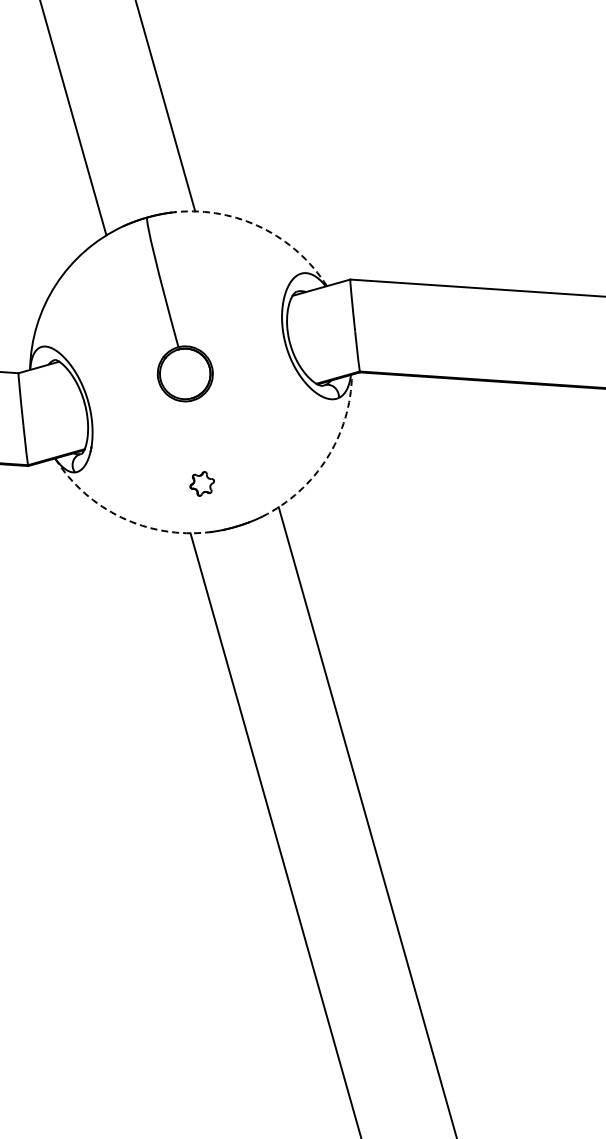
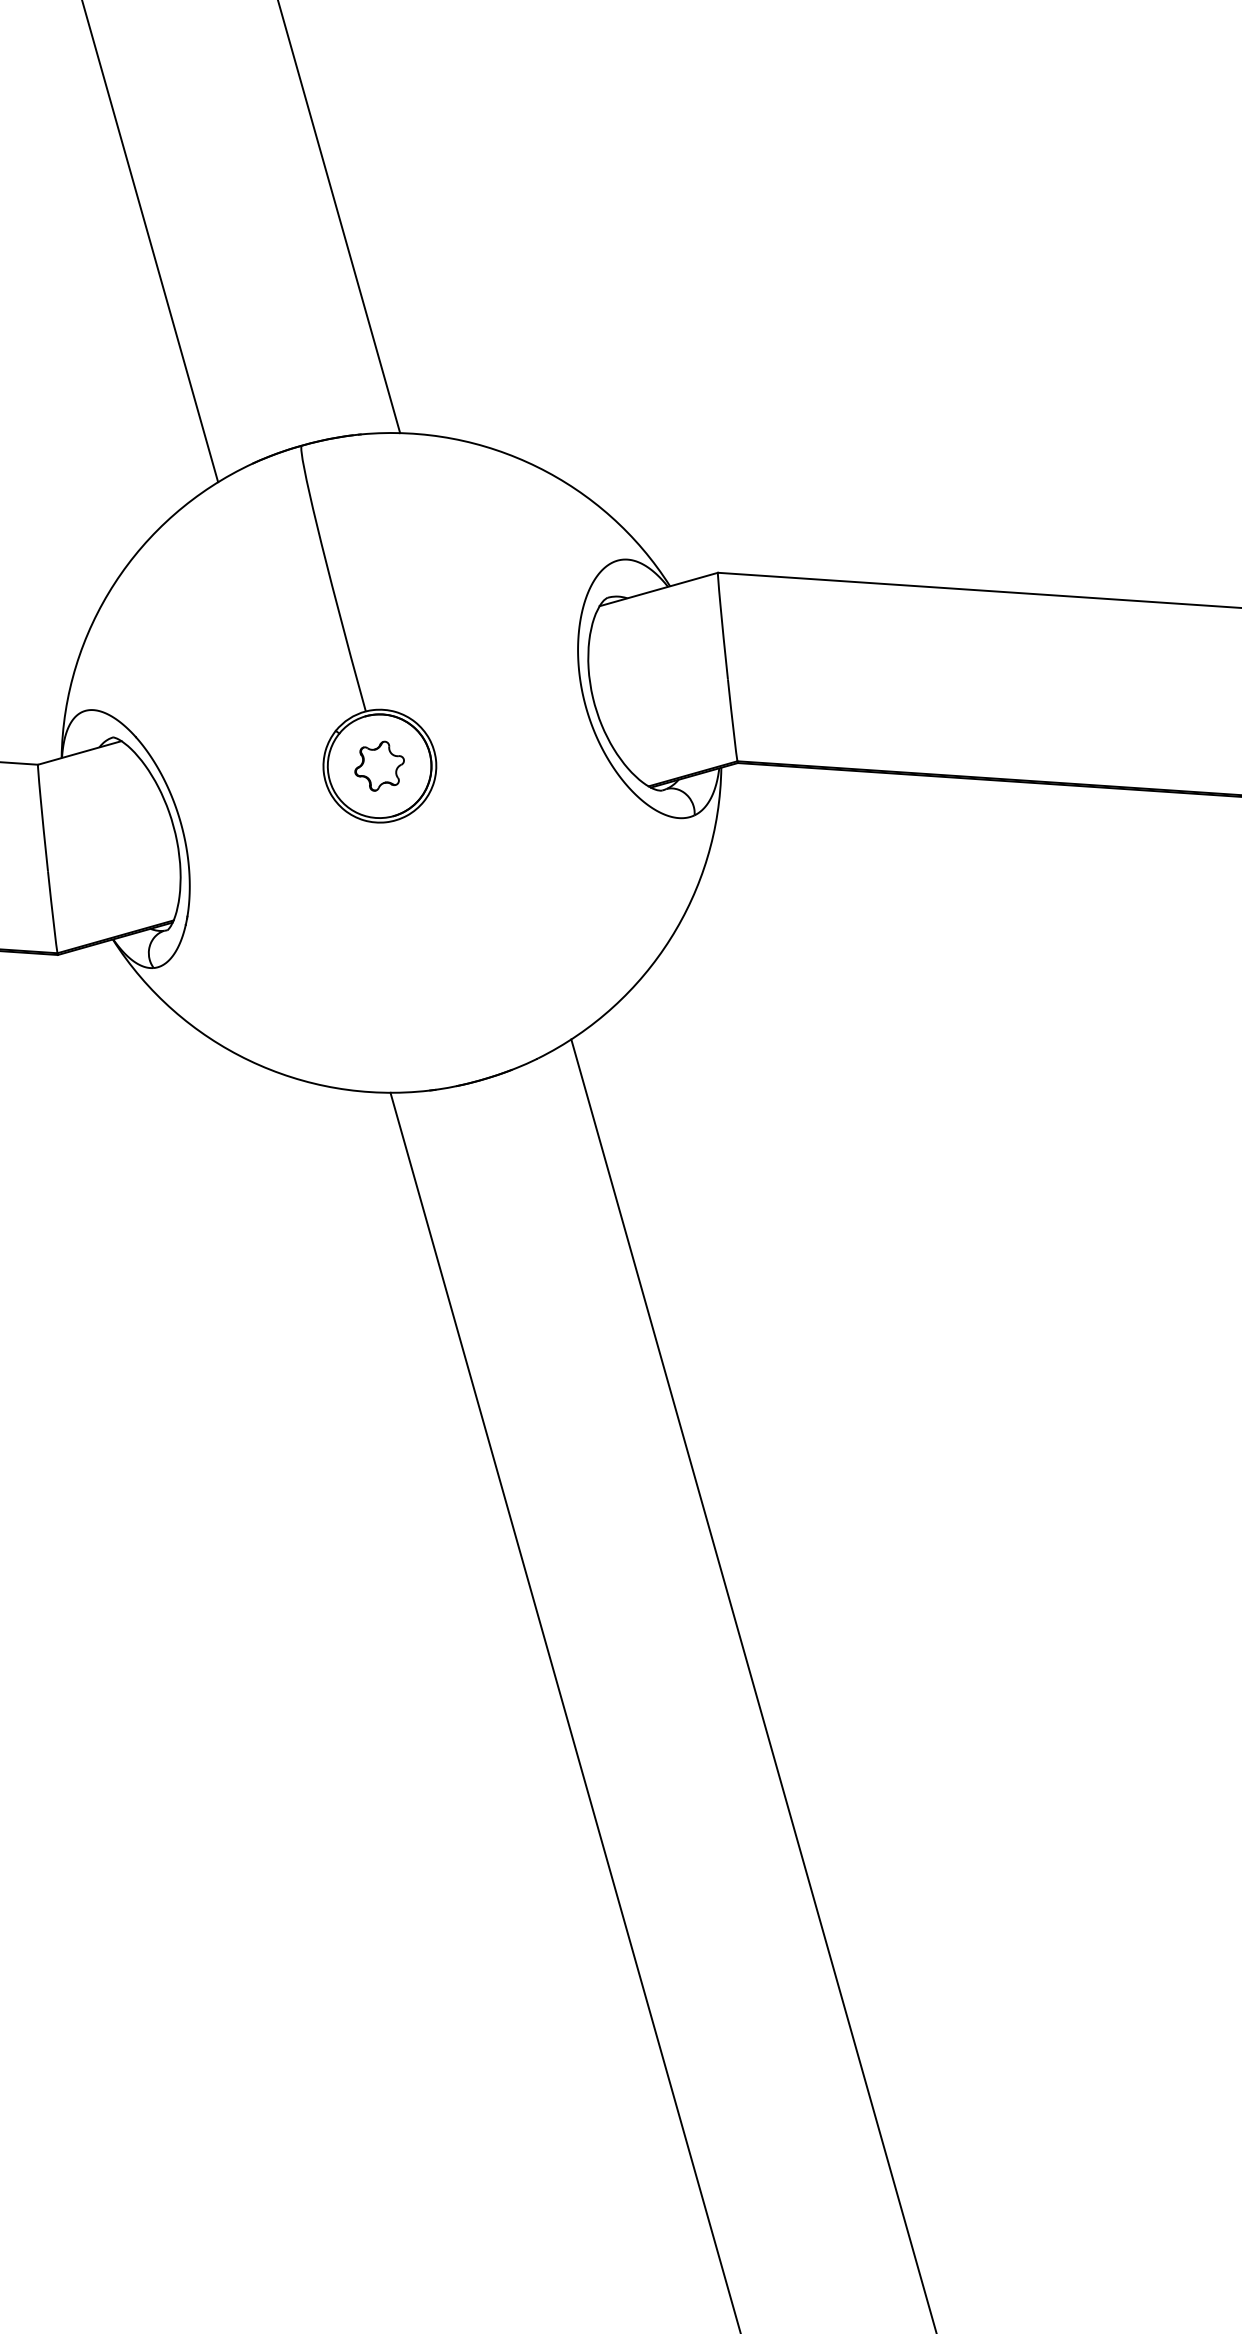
arc: (262, 227) -> (537, 466), dashed -> solid
arc: (327, 458) -> (671, 939), dashed -> solid
part: (201, 483) -> (378, 765), moved
arc: (121, 517) -> (249, 1060), dashed -> solid

